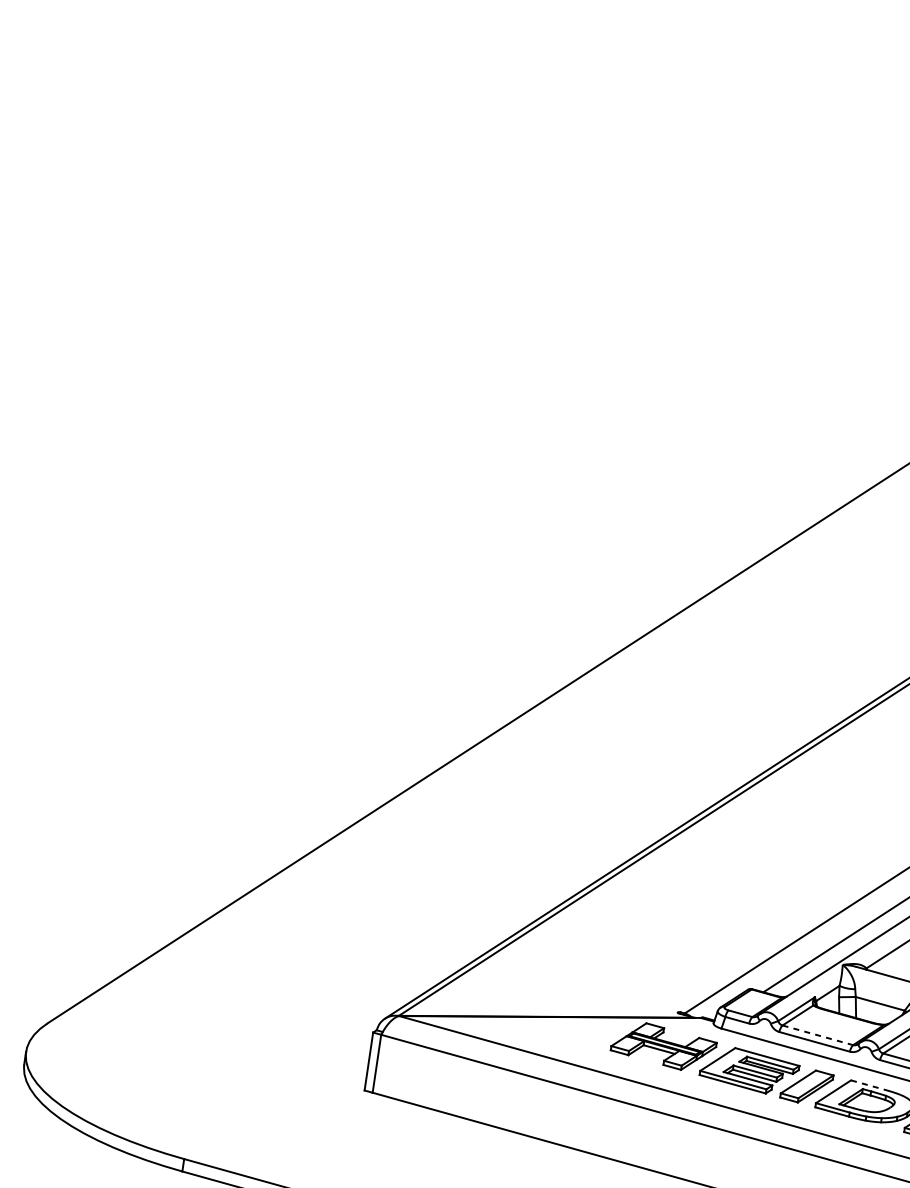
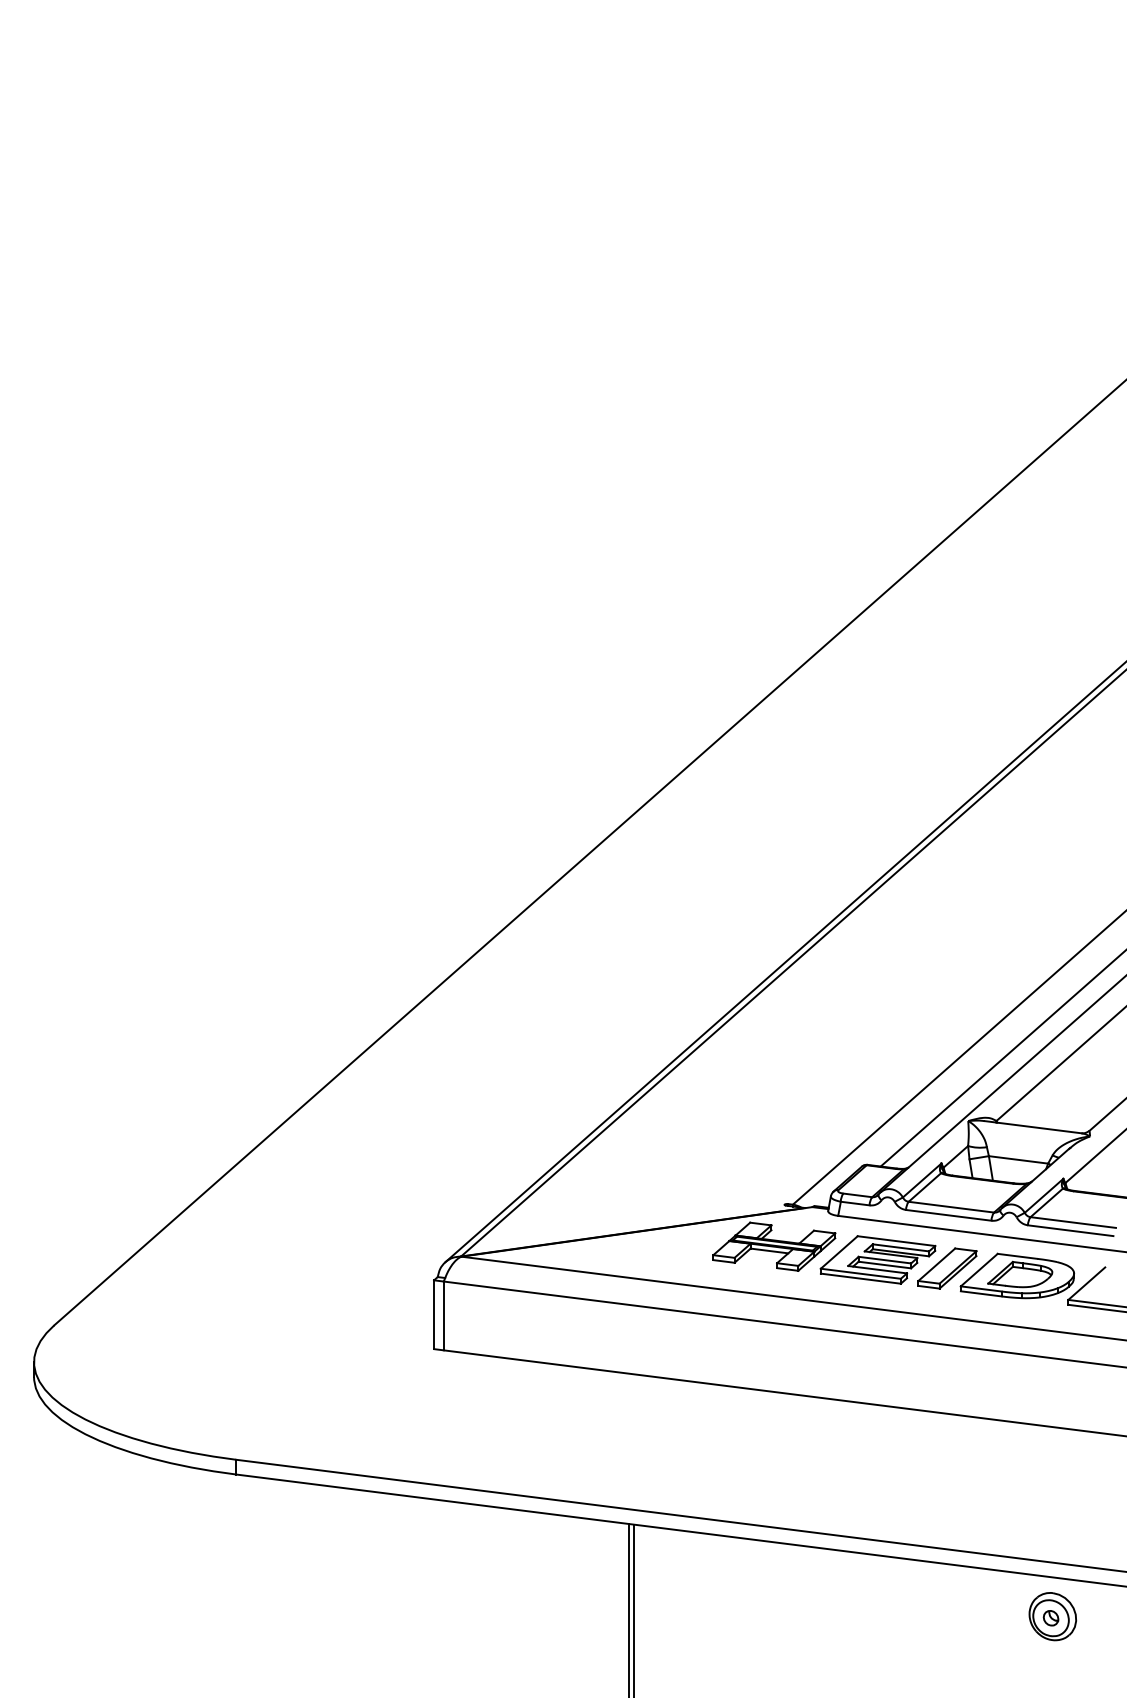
line: (817, 1035) -> (951, 1207), dashed -> solid
line: (867, 1085) -> (1017, 1256), dashed -> solid

